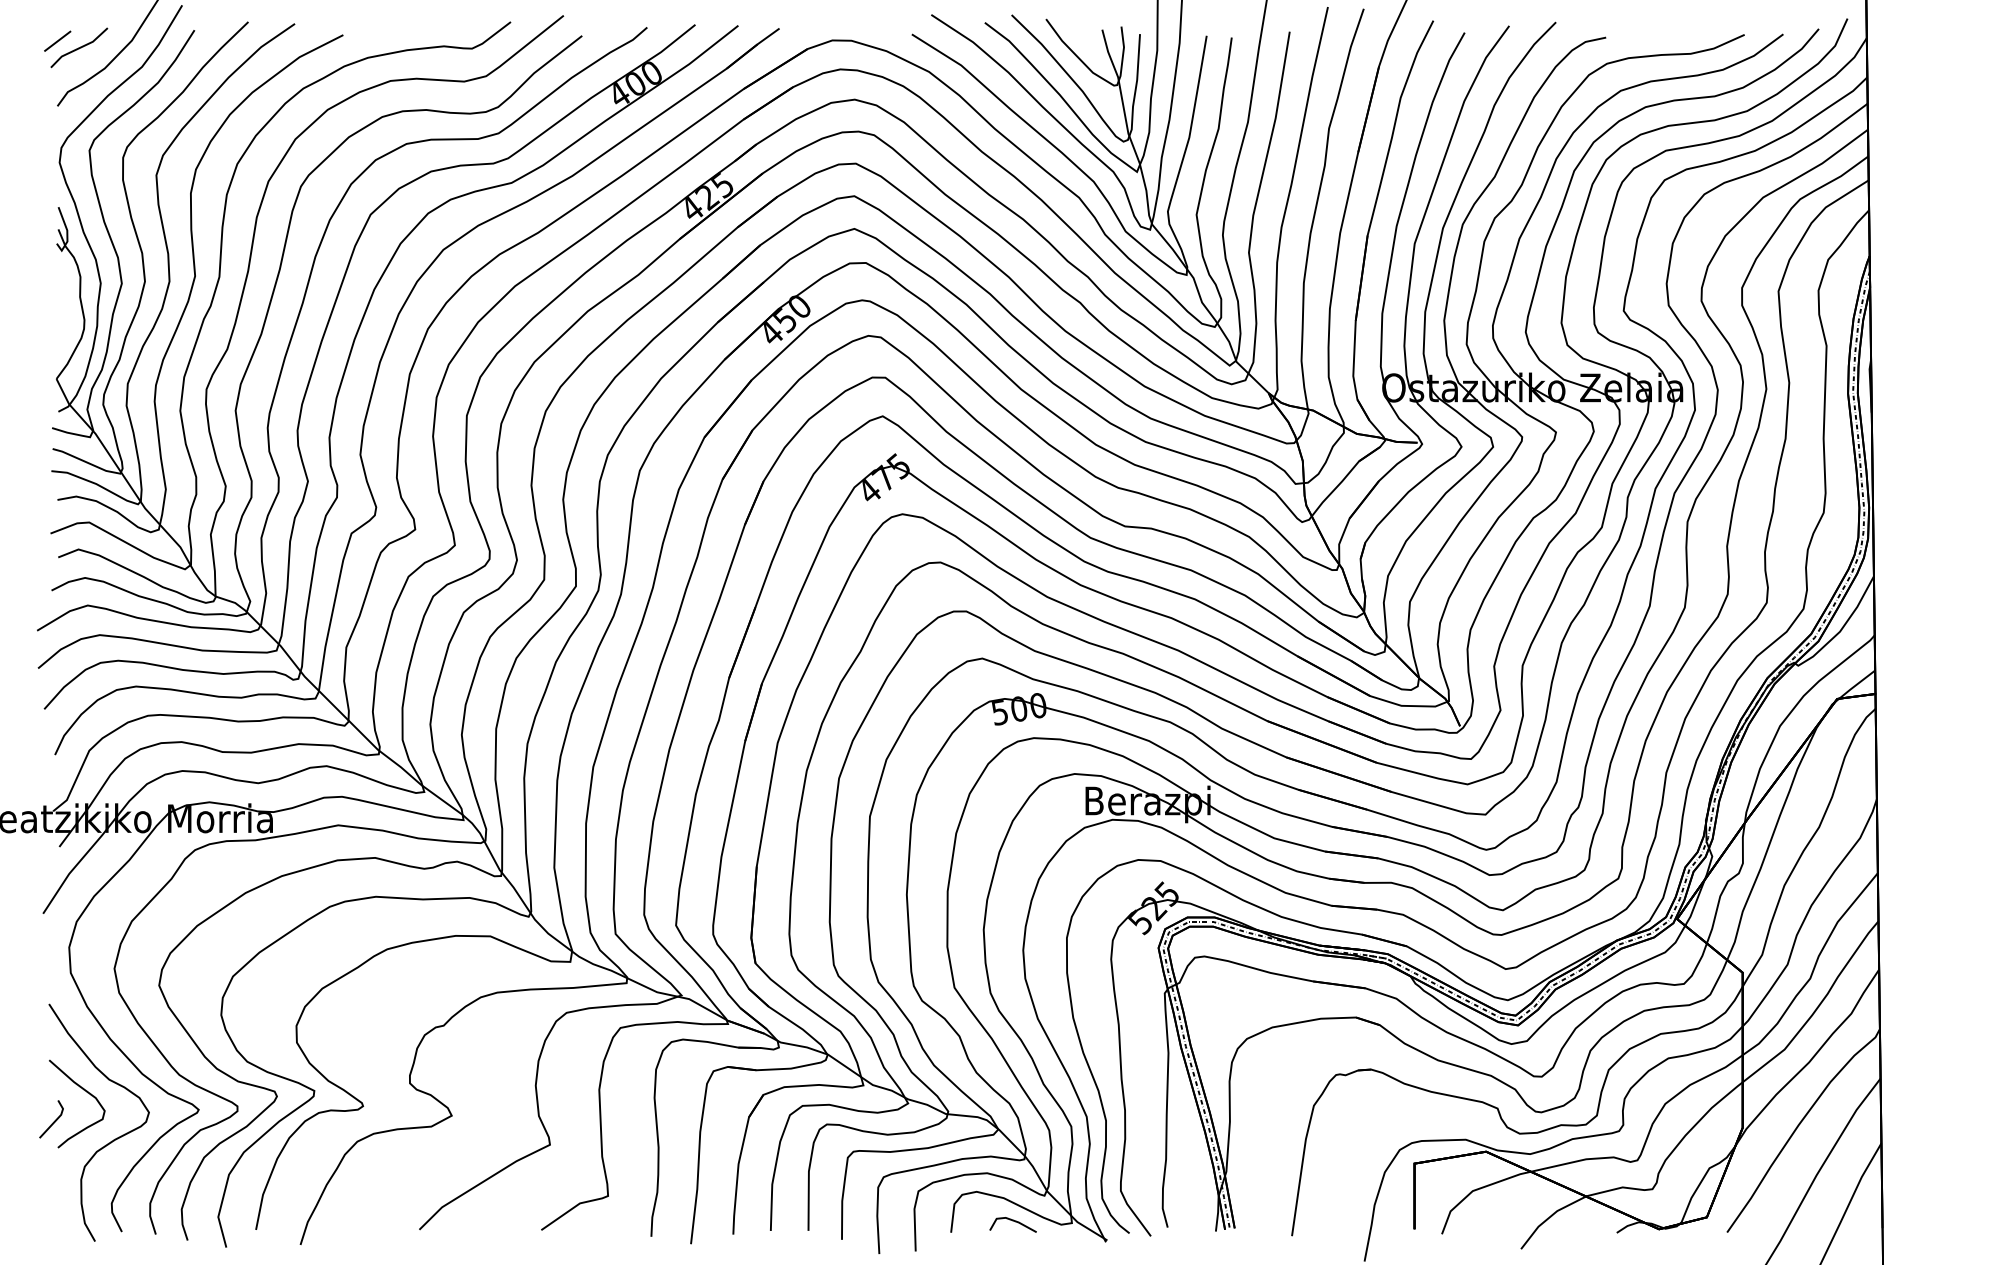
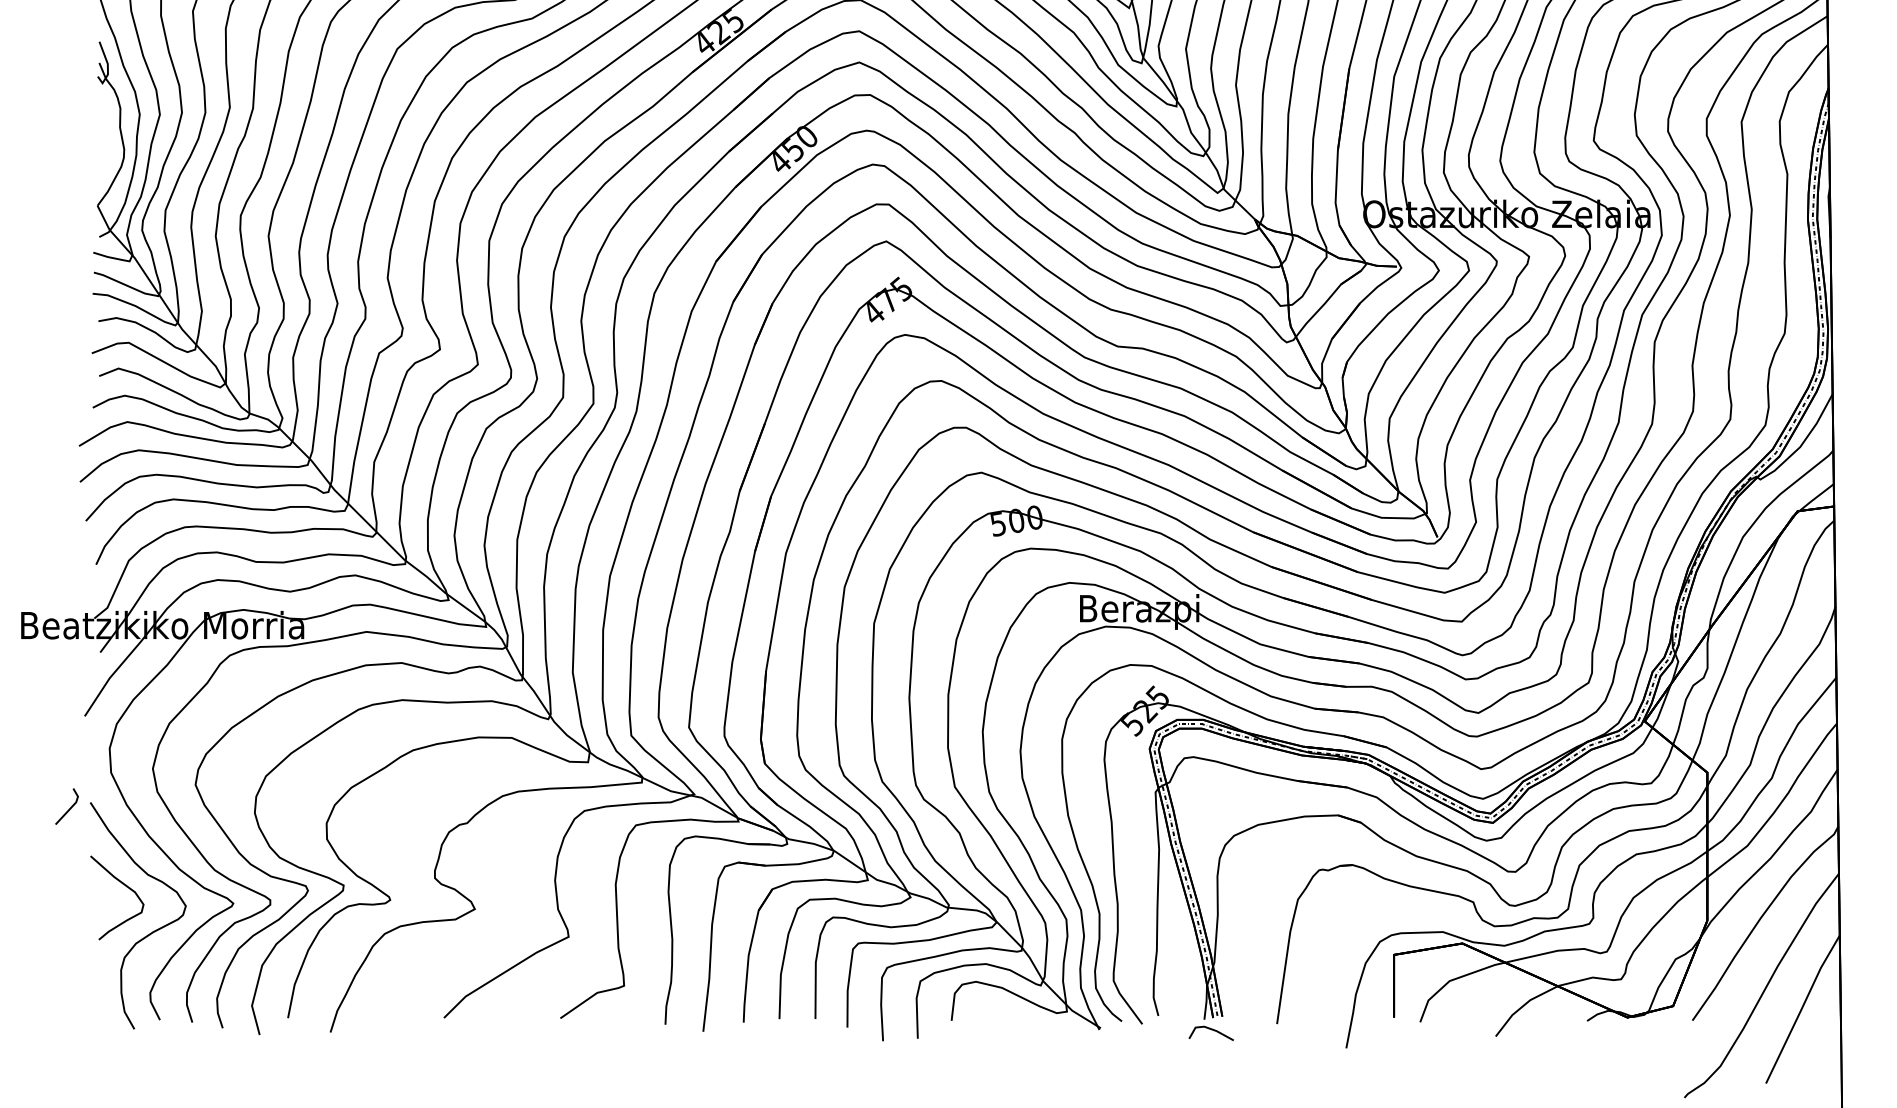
line: (53, 1121) -> (68, 808), moved
line: (1012, 1221) -> (1210, 1030), moved

